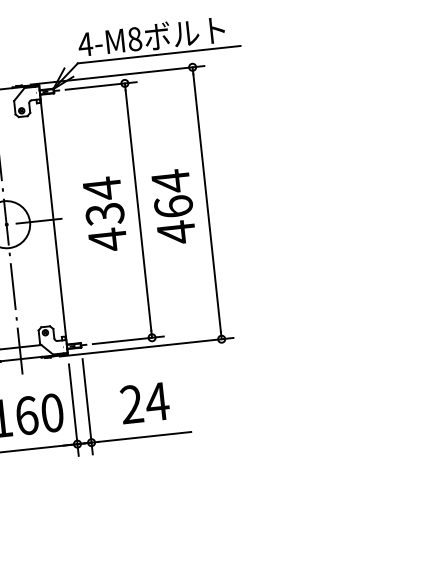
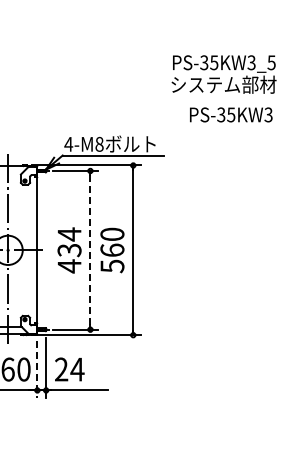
text: (173, 207) -> (112, 250), 464 -> 560
line: (138, 210) -> (90, 250), solid -> dashed
text: (144, 403) -> (69, 369), moved
line: (74, 410) -> (37, 369), solid -> dashed

